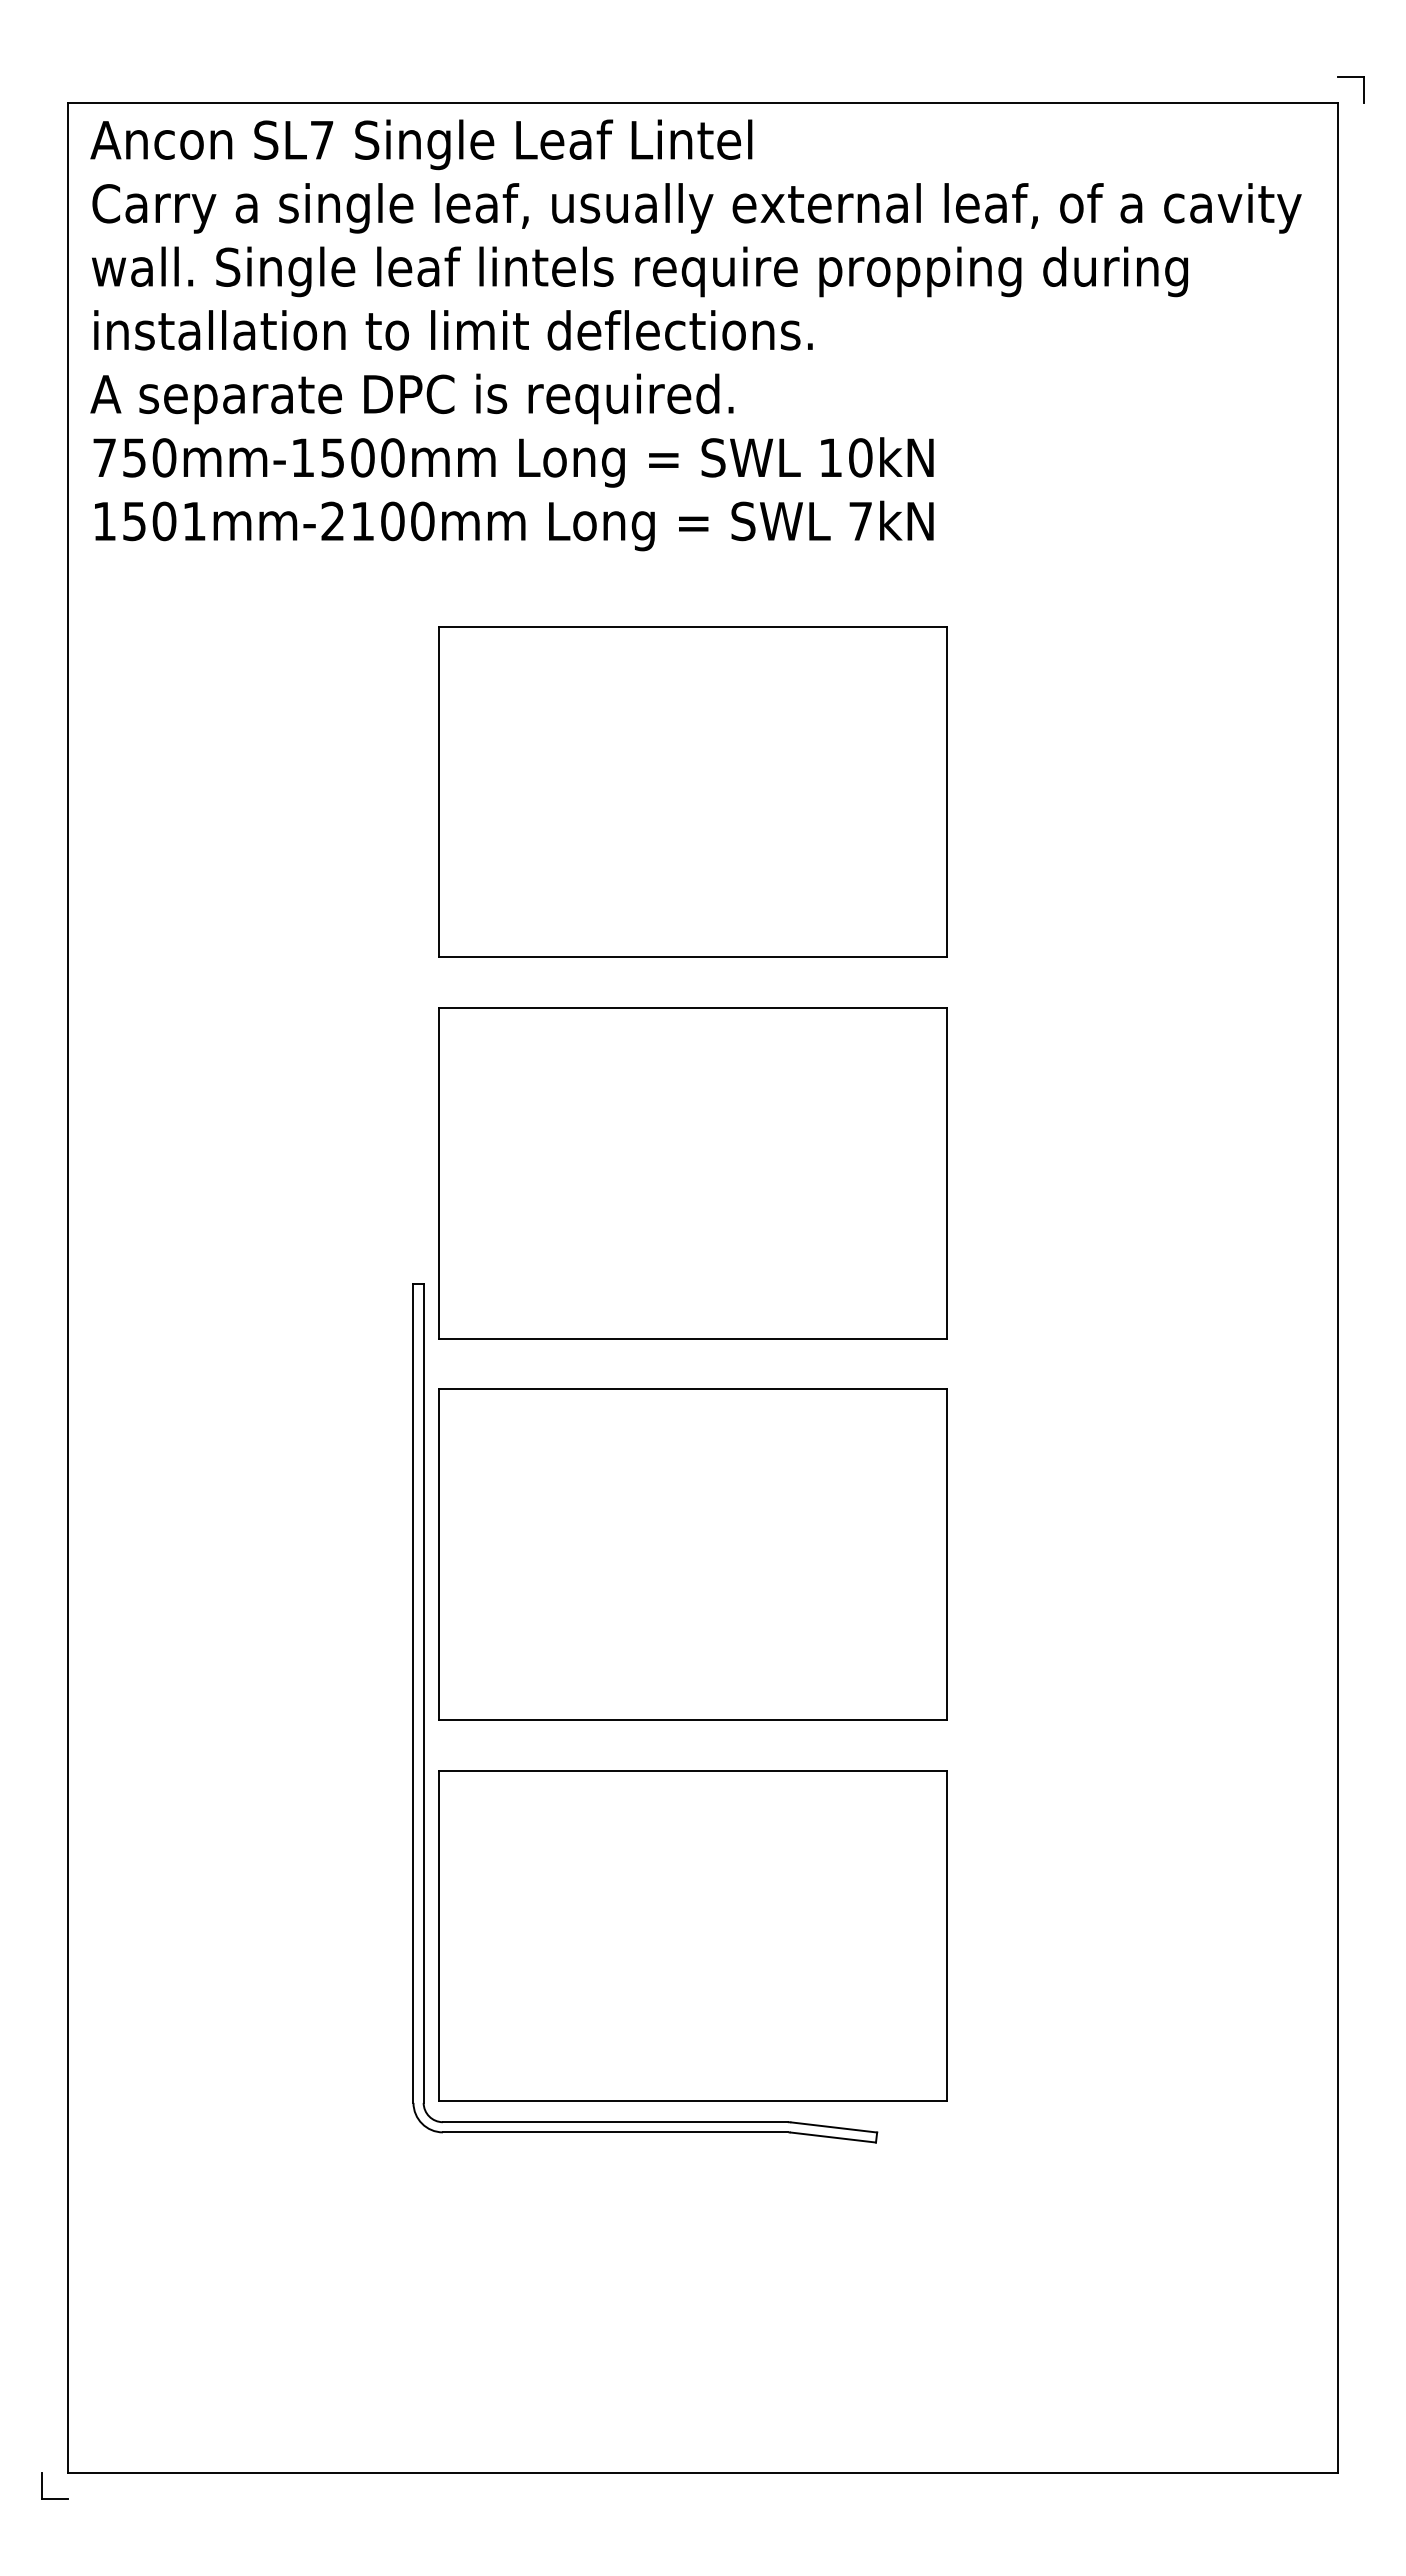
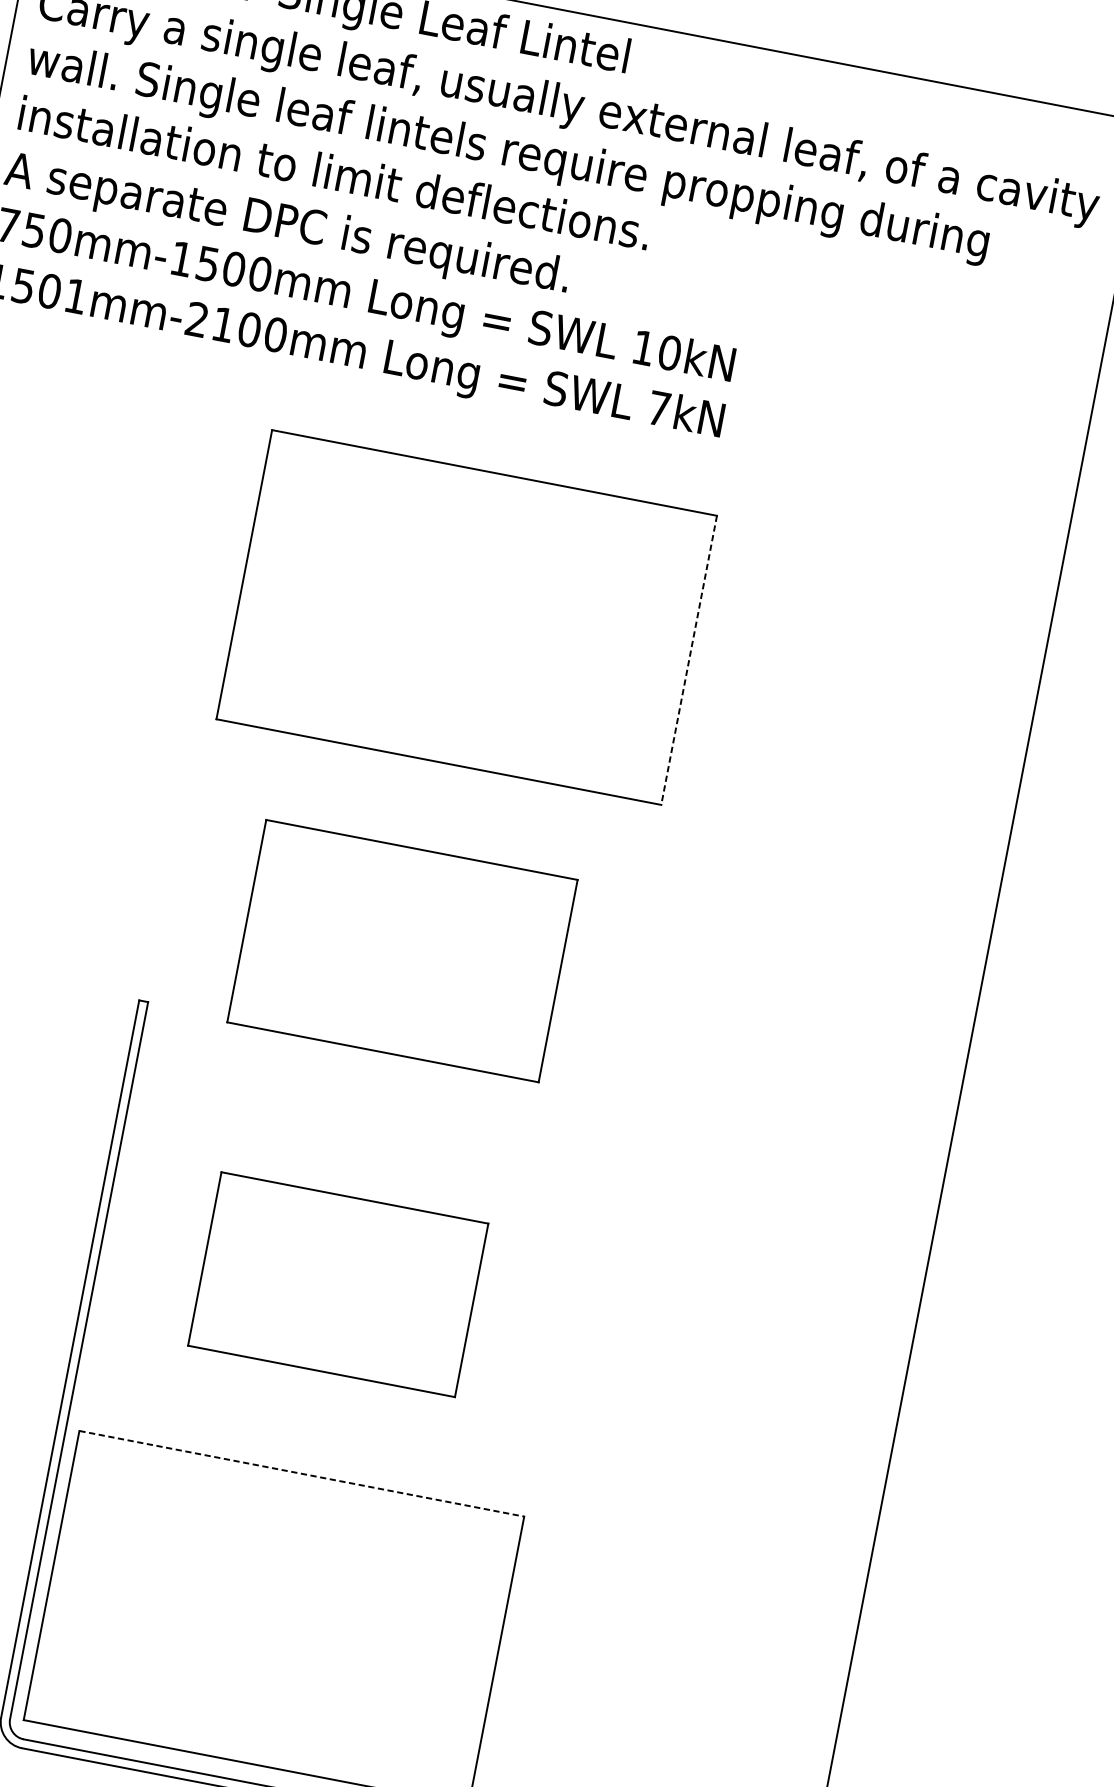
line: (947, 792) -> (689, 660), solid -> dashed
part: (692, 1173) -> (402, 951), size x0.7
part: (692, 1554) -> (337, 1284), size x0.6
line: (693, 1770) -> (302, 1473), solid -> dashed

